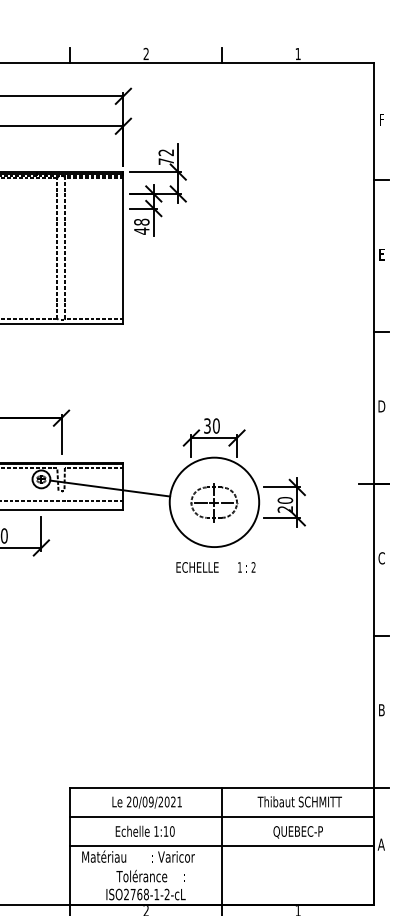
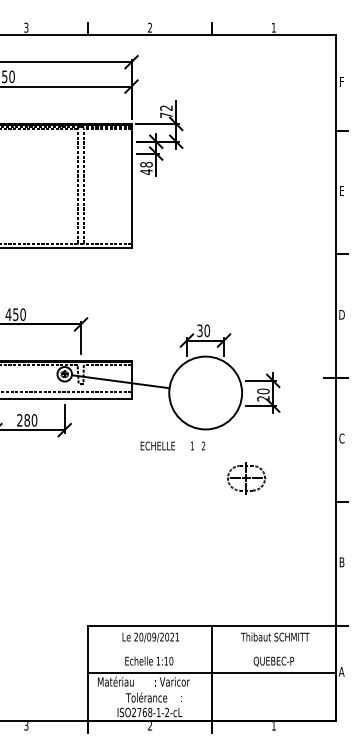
part: (214, 502) -> (246, 478), moved
text: (215, 566) -> (172, 445), moved
line: (221, 817) -> (211, 649), removed

